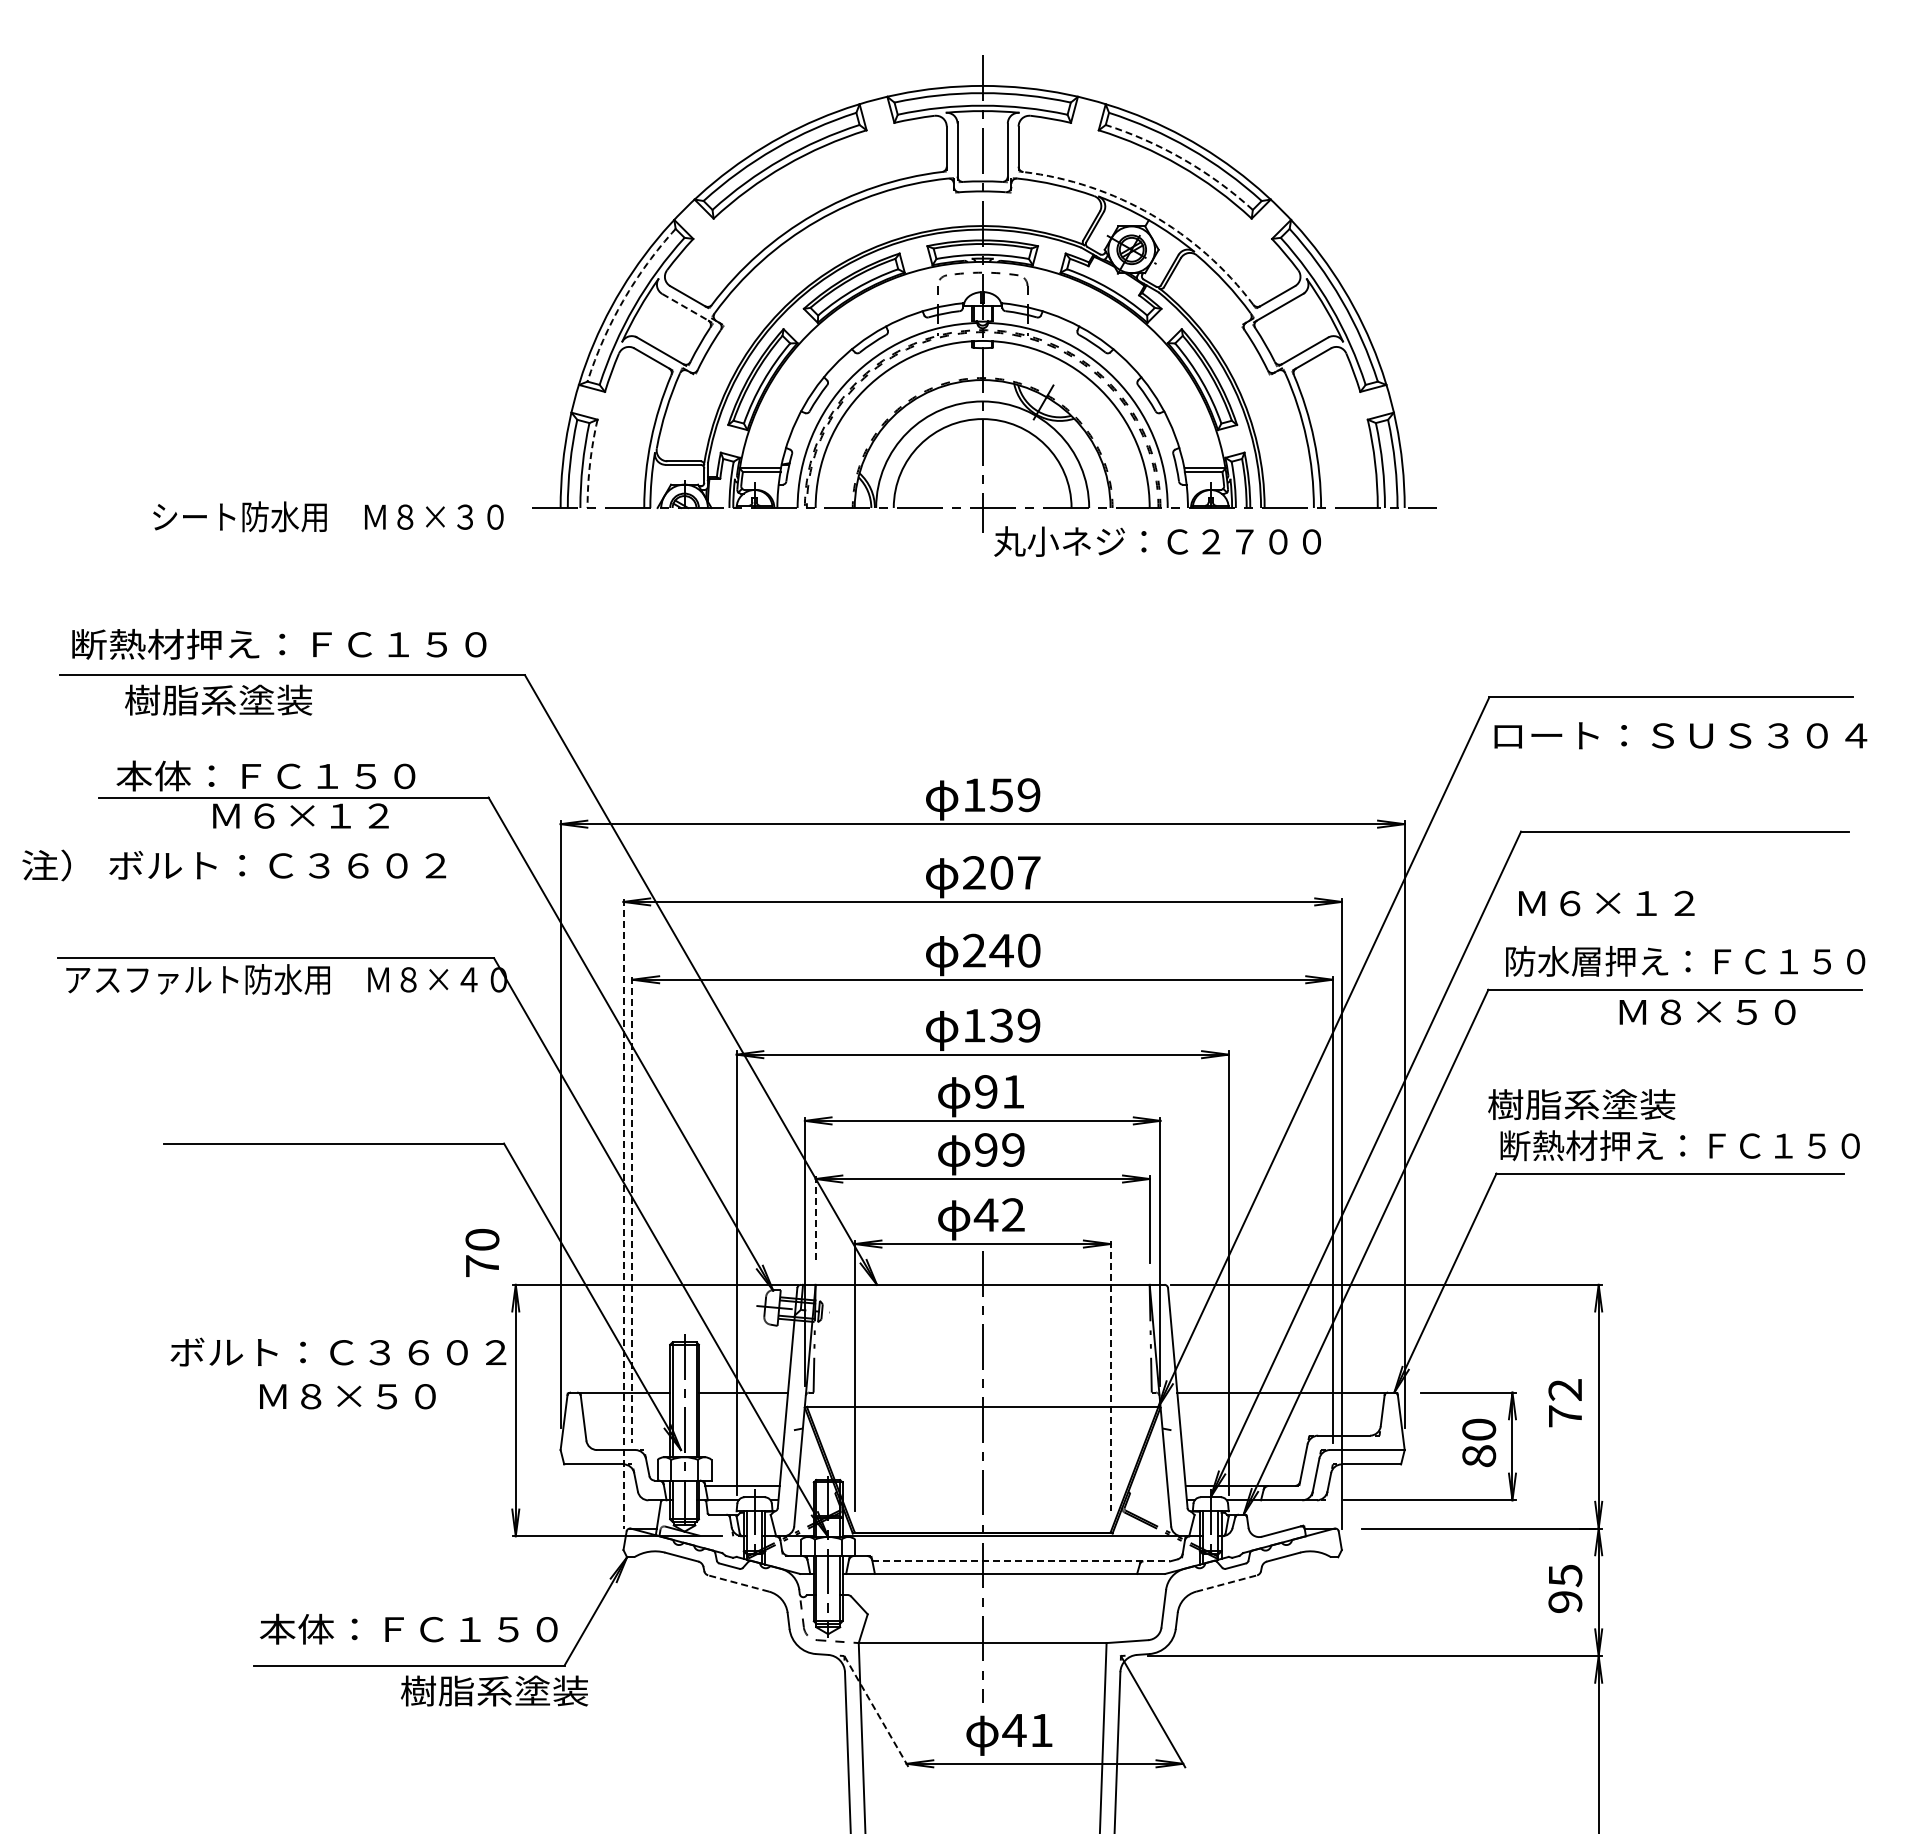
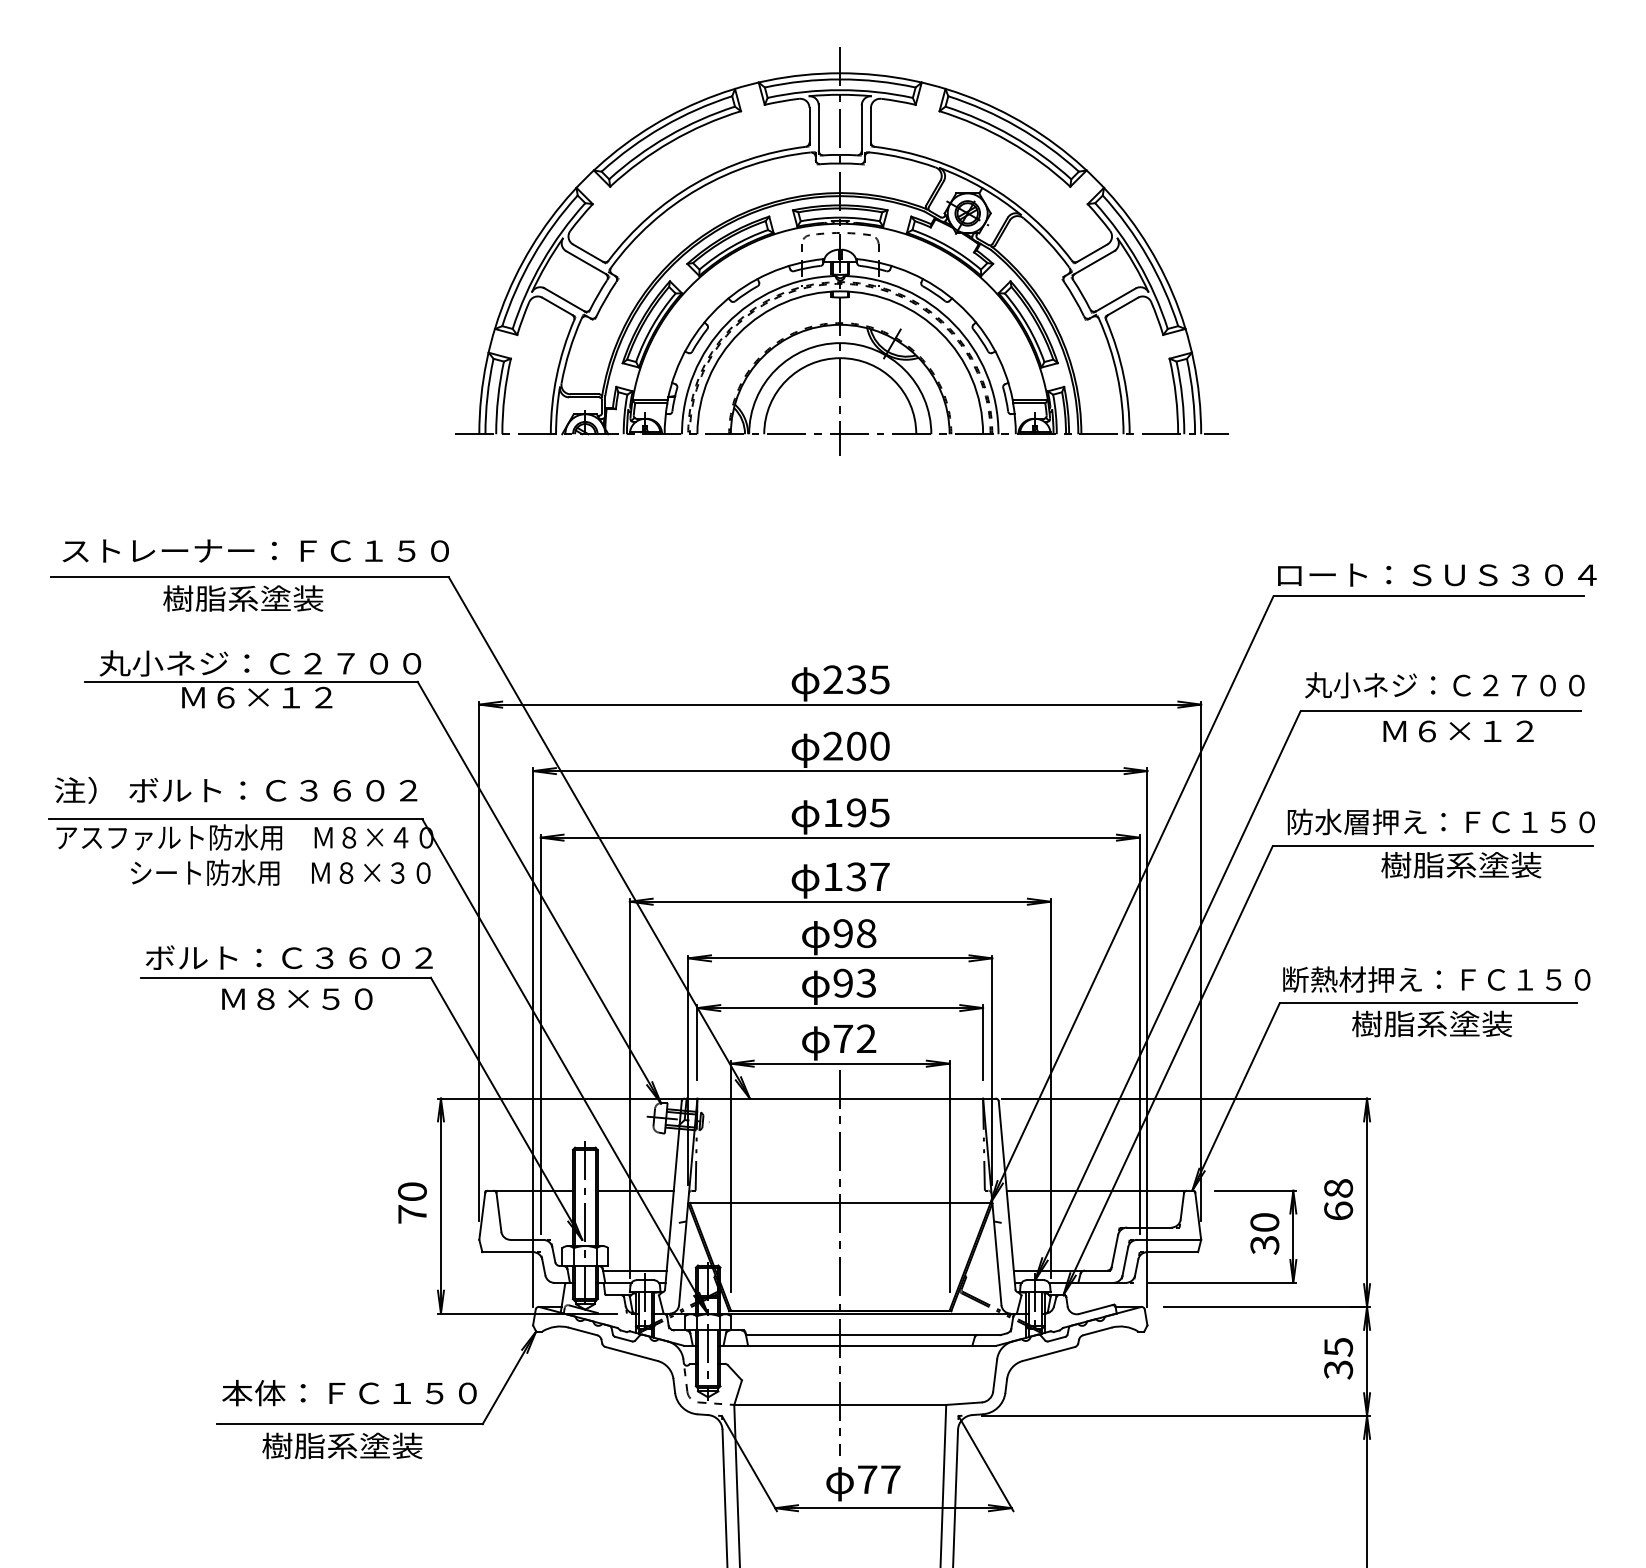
arc: (1183, 159) -> (1011, 136), dashed -> solid
arc: (1151, 214) -> (984, 183), dashed -> solid
arc: (623, 300) -> (533, 256), dashed -> solid
line: (685, 307) -> (586, 262), dashed -> solid
arc: (590, 463) -> (504, 396), dashed -> solid
text: (328, 516) -> (280, 872), moved
text: (1157, 541) -> (1444, 685), moved
text: (298, 643) -> (255, 550), 断熱材押え：ＦＣ１５０ -> ストレーナー：ＦＣ１５０
text: (218, 699) -> (243, 597), moved
text: (1680, 735) -> (1437, 574), moved
text: (304, 775) -> (260, 662), 本体：ＦＣ１５０ -> 丸小ネジ：Ｃ２７００
text: (1001, 795) -> (856, 680), 159 -> 235
text: (234, 865) -> (236, 790), moved
text: (1029, 872) -> (880, 745), 207 -> 200
text: (1606, 903) -> (1458, 731), moved
text: (1001, 950) -> (856, 812), 240 -> 195
text: (1708, 1011) -> (1460, 864), Ｍ８×５０ -> 樹脂系塗装
text: (1028, 1025) -> (879, 876), 139 -> 137
text: (1013, 1091) -> (866, 933), 91 -> 98
text: (1581, 1104) -> (1431, 1023), moved
text: (1012, 1149) -> (865, 982), 99 -> 93
line: (632, 1210) -> (540, 1035), dashed -> solid
line: (623, 1213) -> (533, 1037), dashed -> solid
text: (985, 1214) -> (842, 1038), 42 -> 72
line: (815, 1219) -> (697, 1042), dashed -> solid
text: (482, 1252) -> (412, 1202), moved
text: (338, 1351) -> (289, 957), moved
line: (1110, 1376) -> (949, 1176), dashed -> solid
text: (347, 1396) -> (297, 999), moved
text: (1565, 1403) -> (1338, 1200), 72 -> 68
text: (1479, 1456) -> (1265, 1245), 80 -> 30
line: (1021, 1561) -> (873, 1335), dashed -> solid
line: (738, 1583) -> (631, 1353), dashed -> solid
line: (1226, 1583) -> (1048, 1353), dashed -> solid
text: (1565, 1602) -> (1338, 1370), 95 -> 35
text: (494, 1690) -> (342, 1445), moved
line: (876, 1712) -> (749, 1464), dashed -> solid
text: (1027, 1730) -> (878, 1479), 41 -> 77

